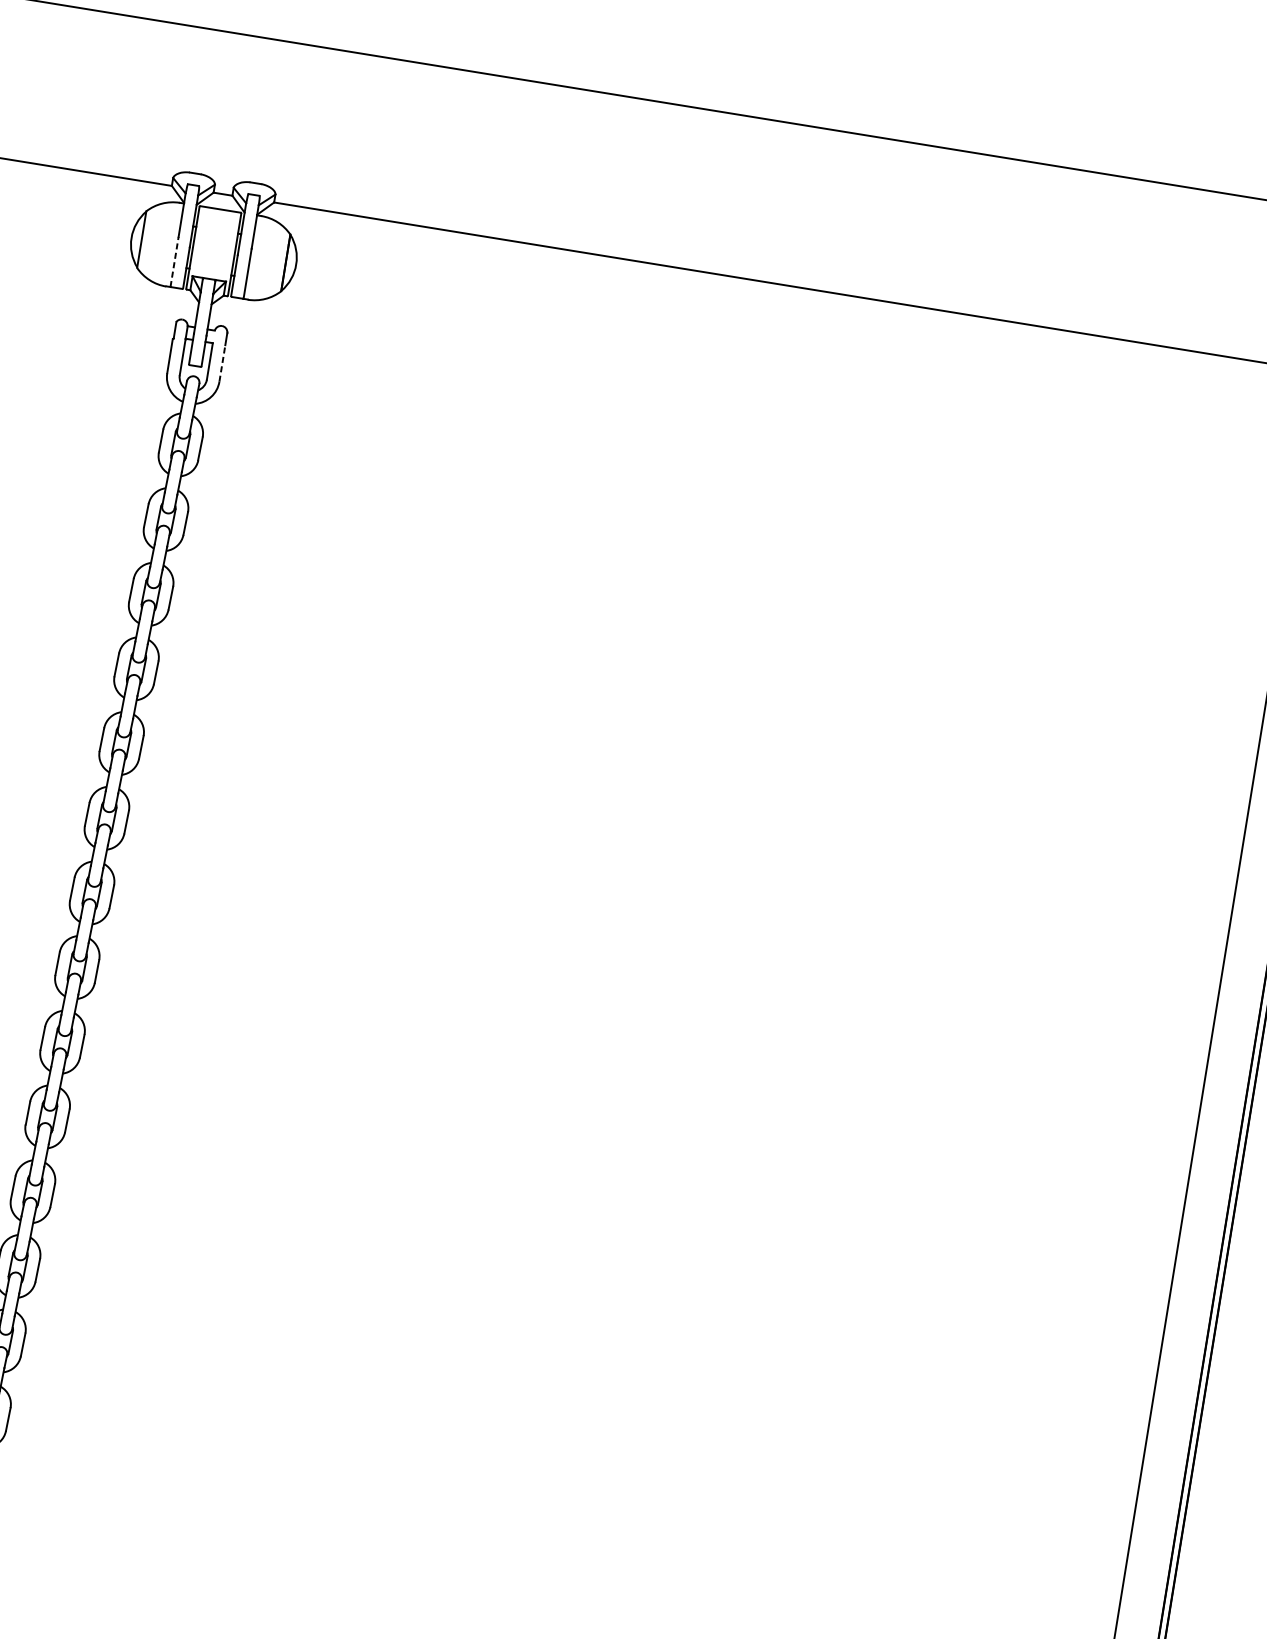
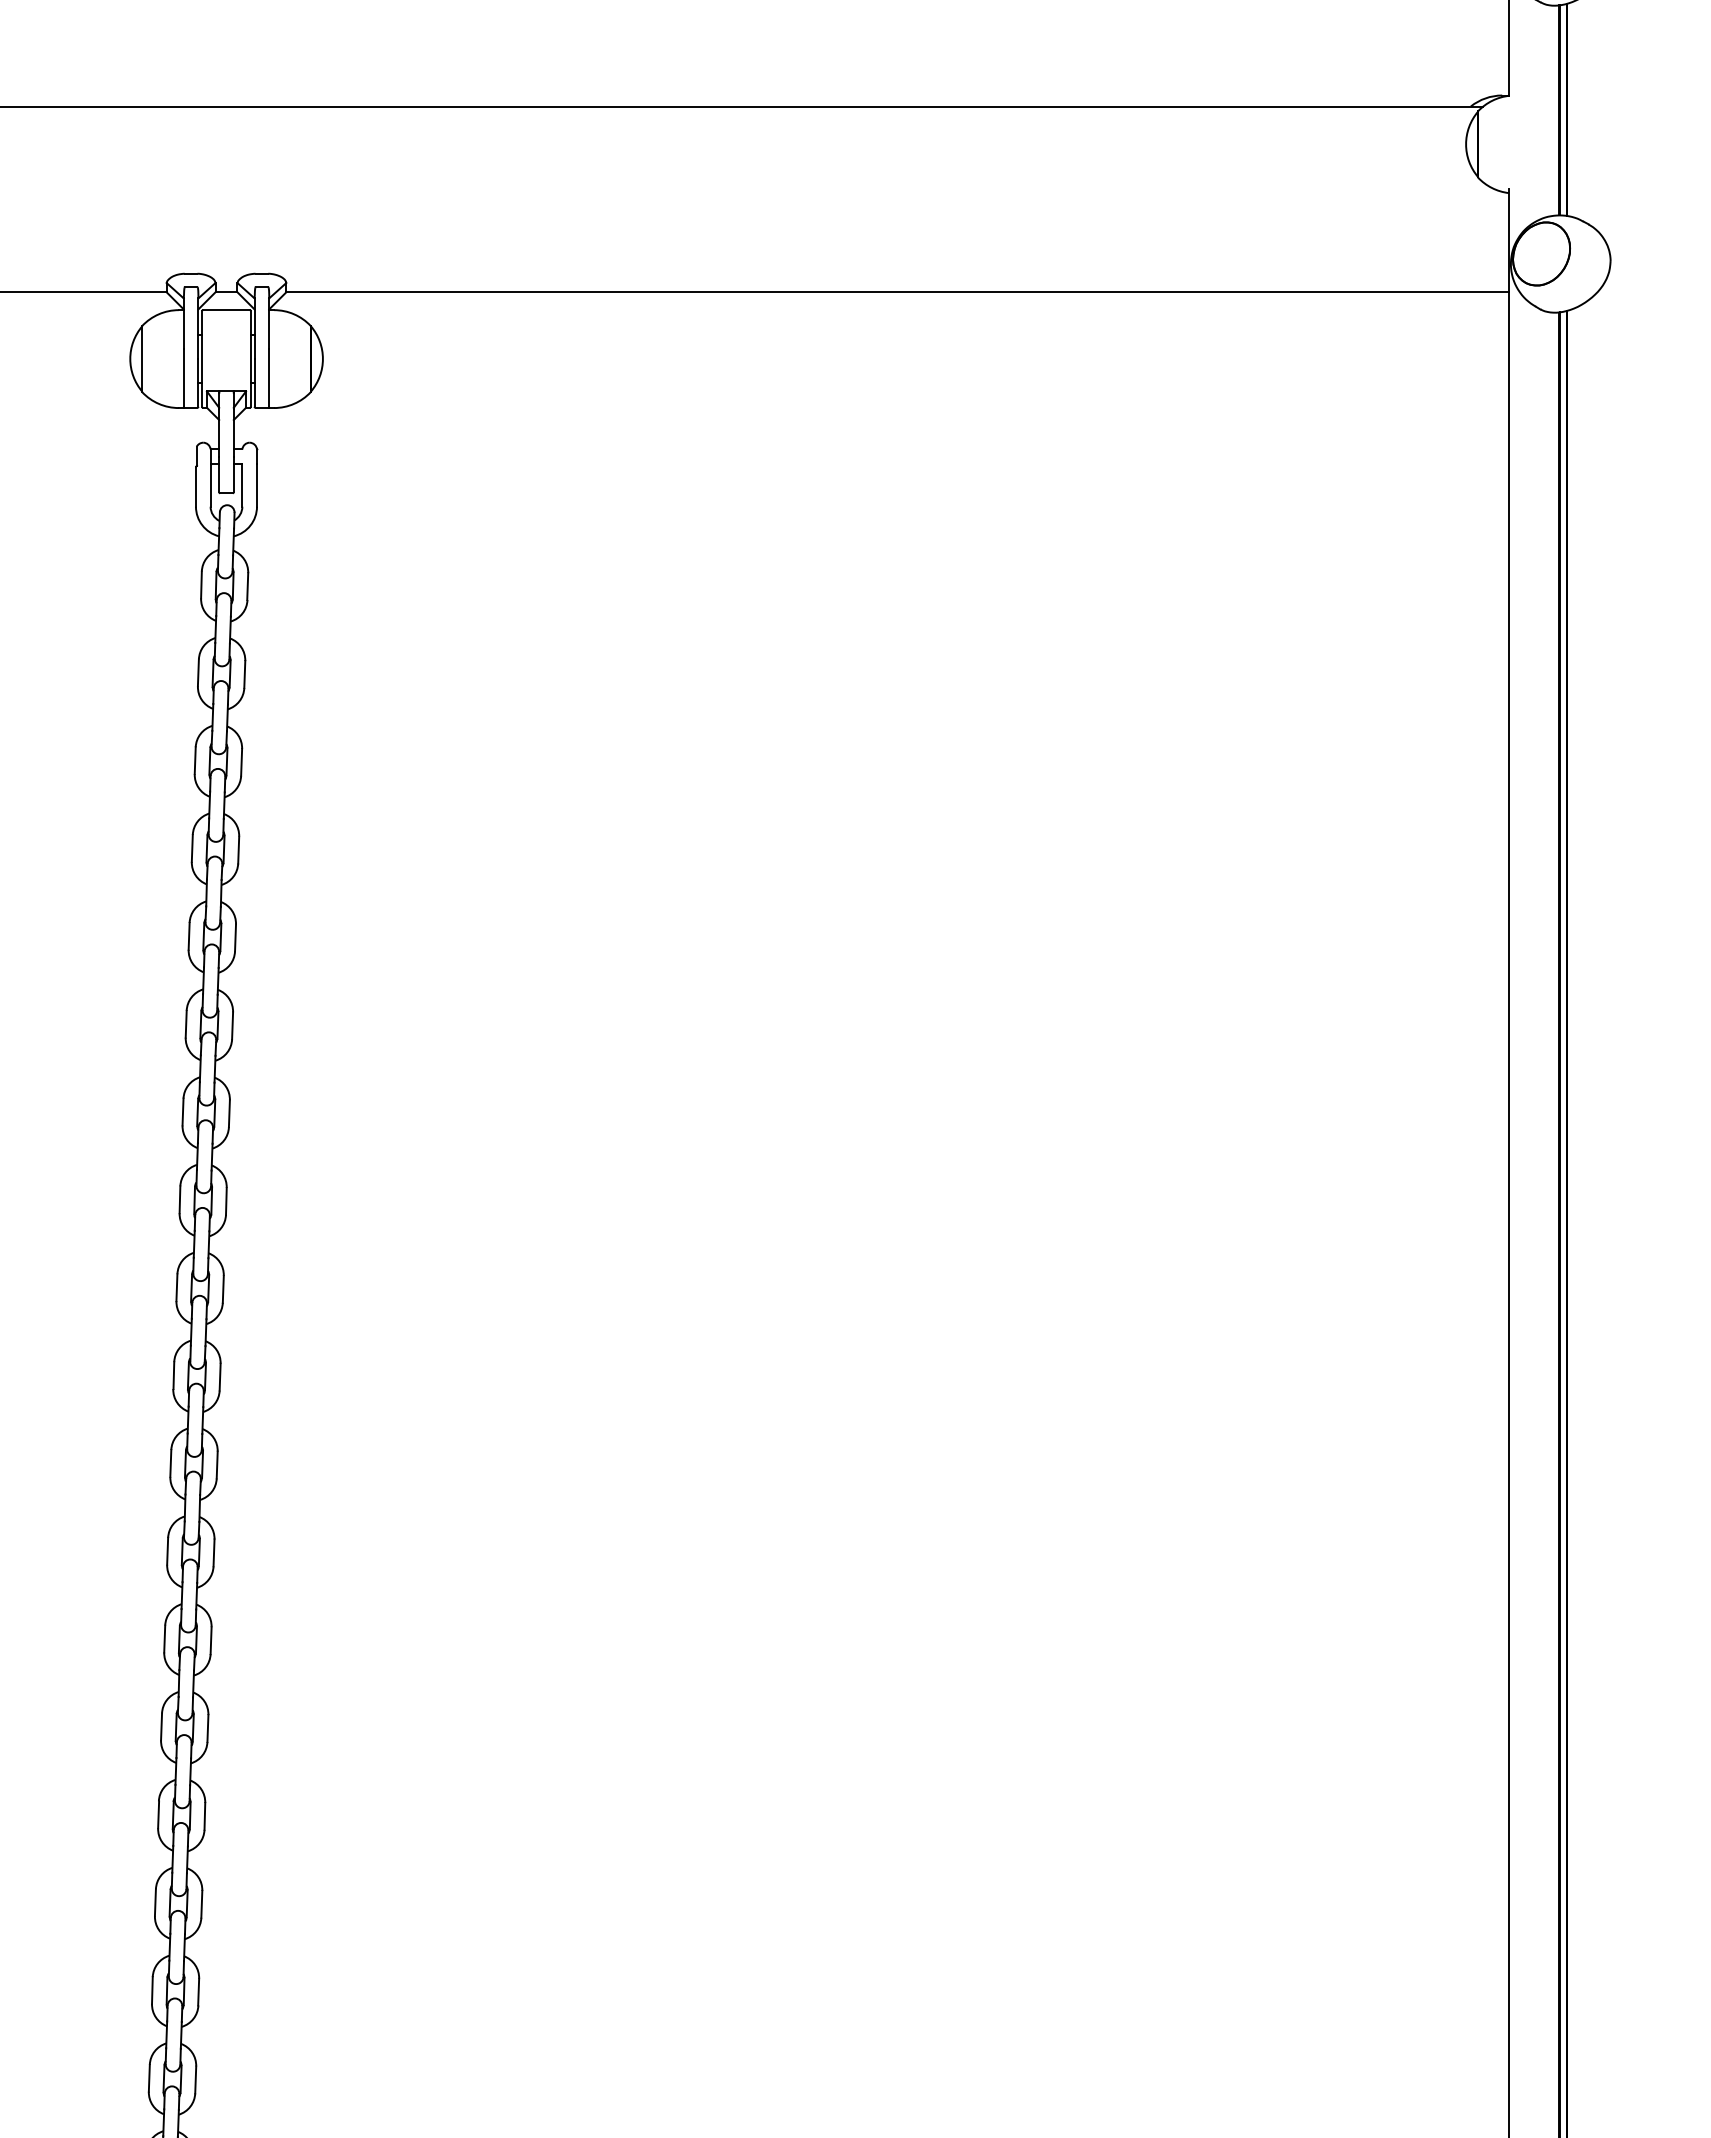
line: (174, 261) -> (183, 378), dashed -> solid
line: (222, 362) -> (257, 484), dashed -> solid

